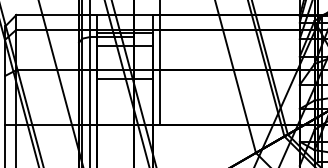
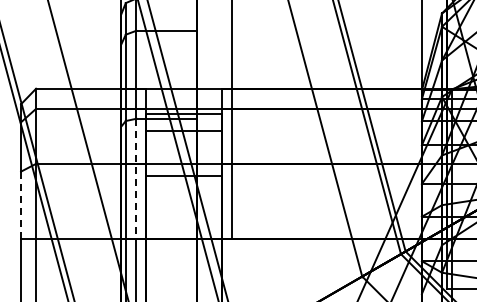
line: (90, 81) -> (136, 179), solid -> dashed
line: (5, 100) -> (21, 205), solid -> dashed

